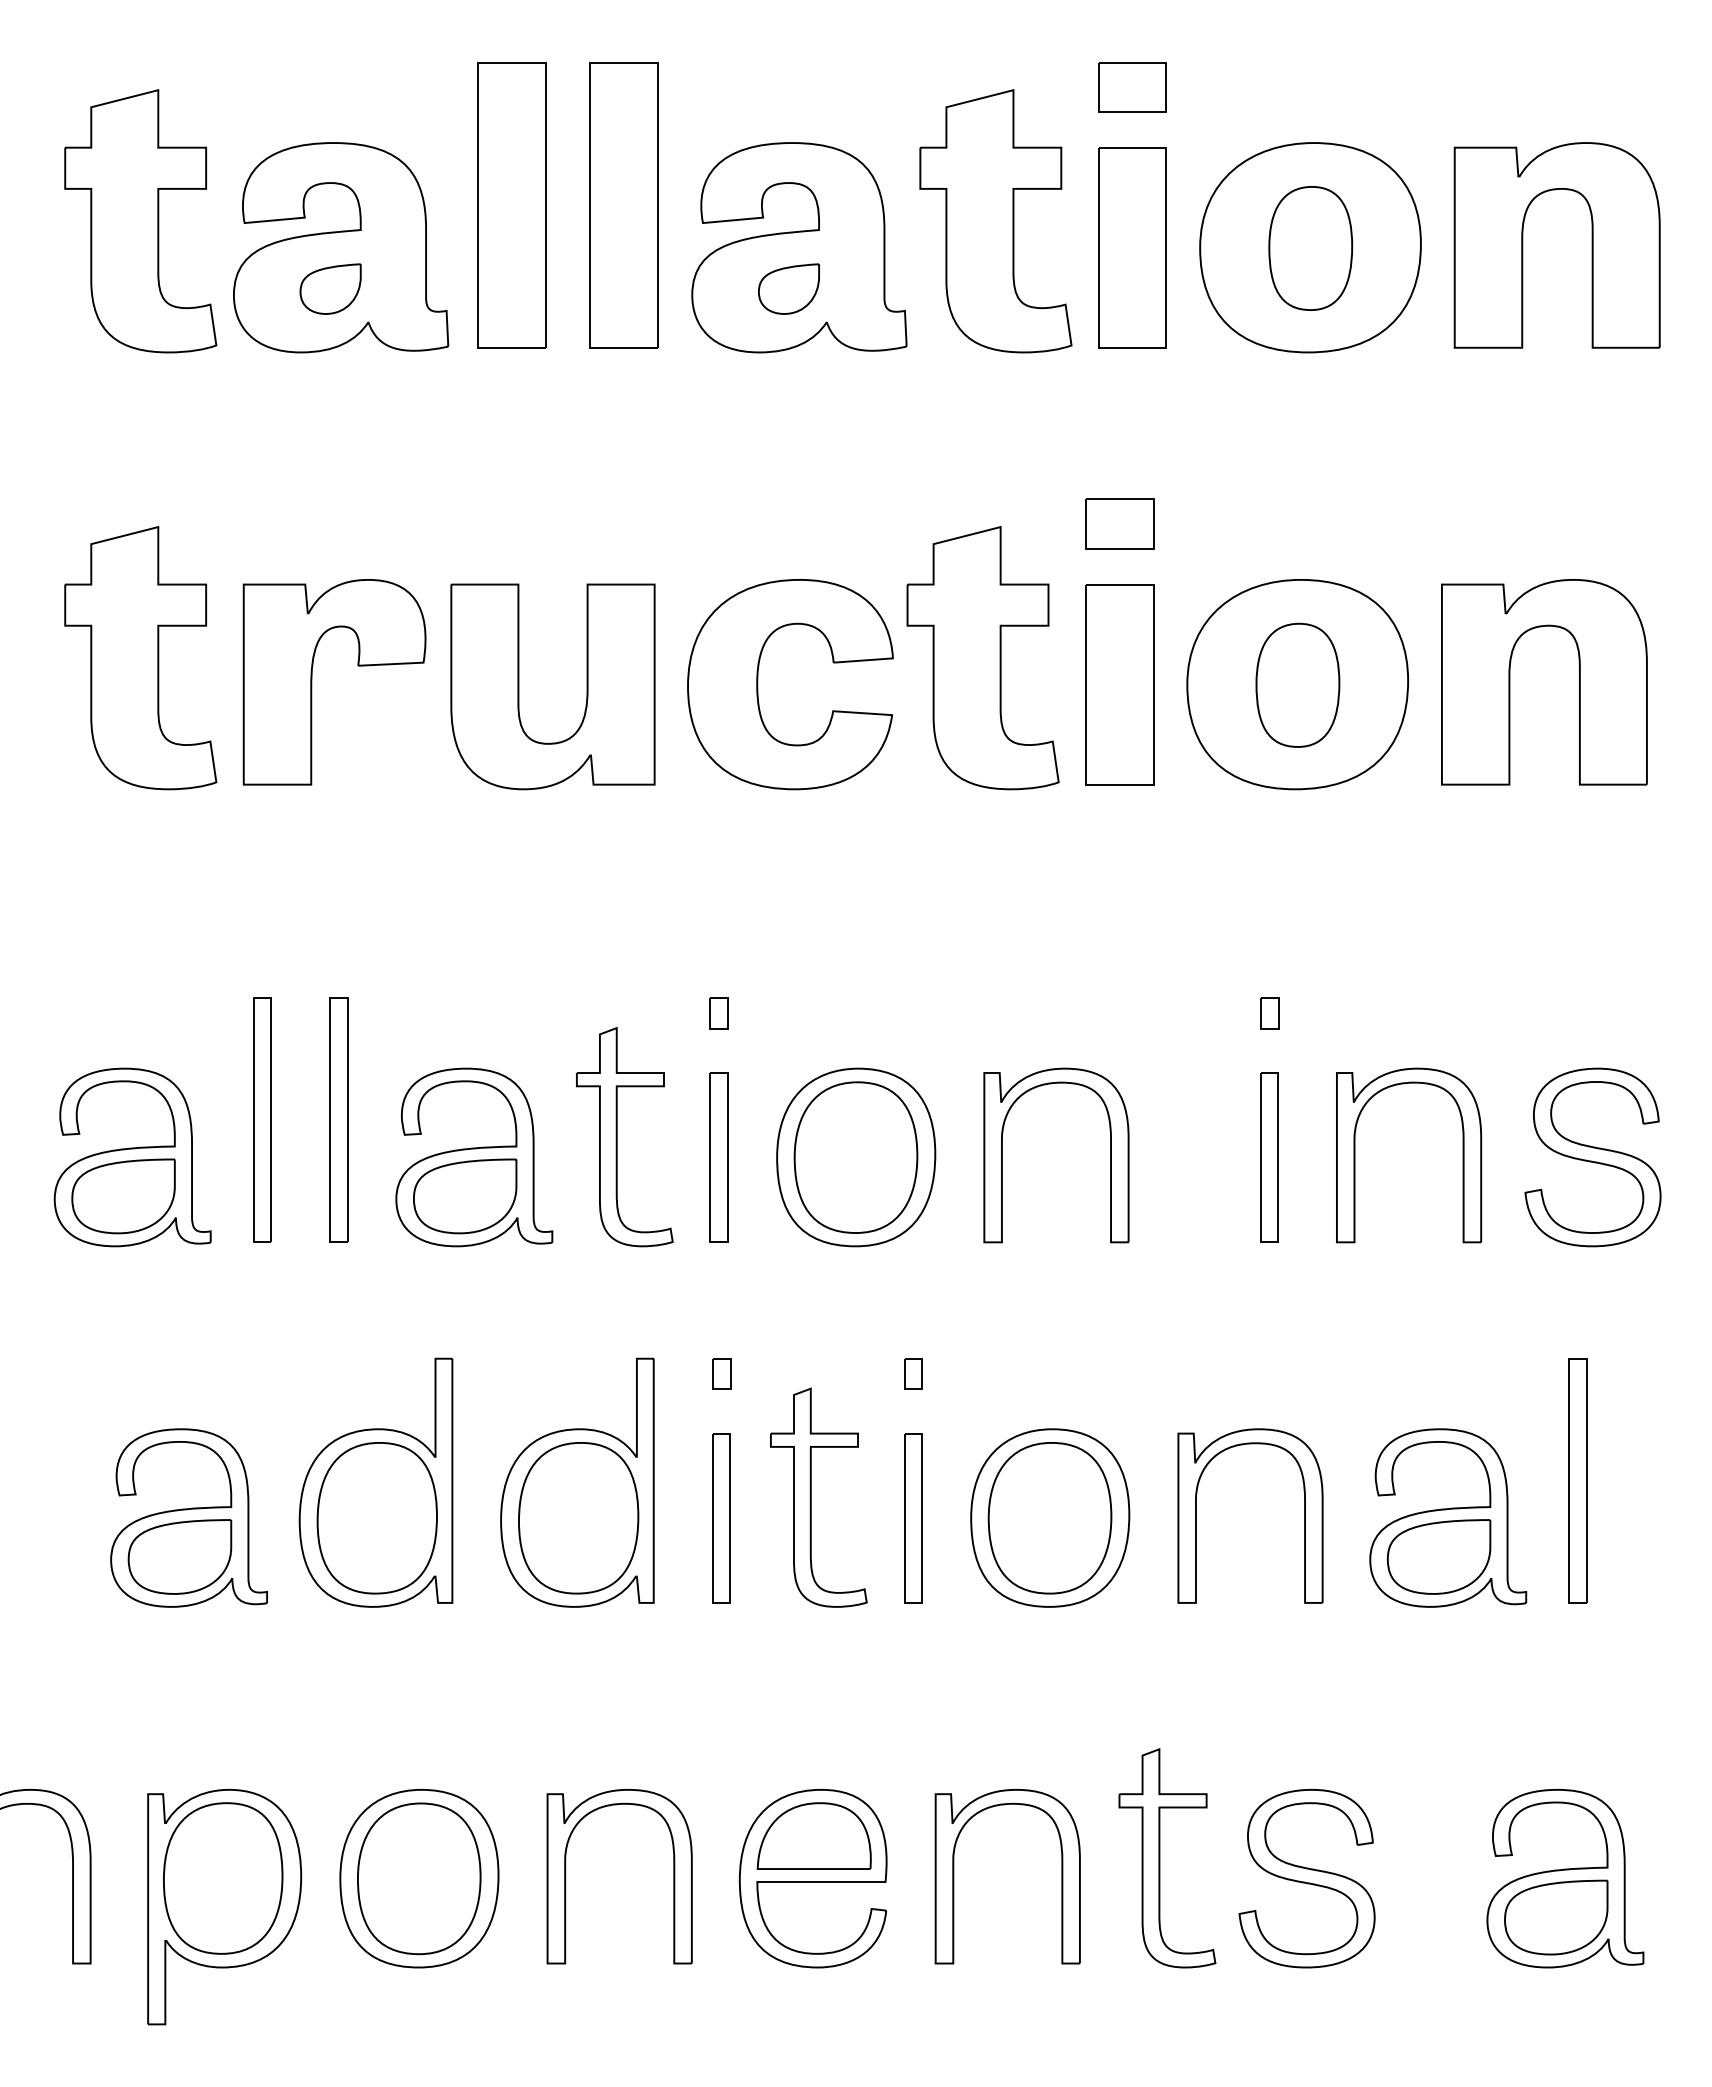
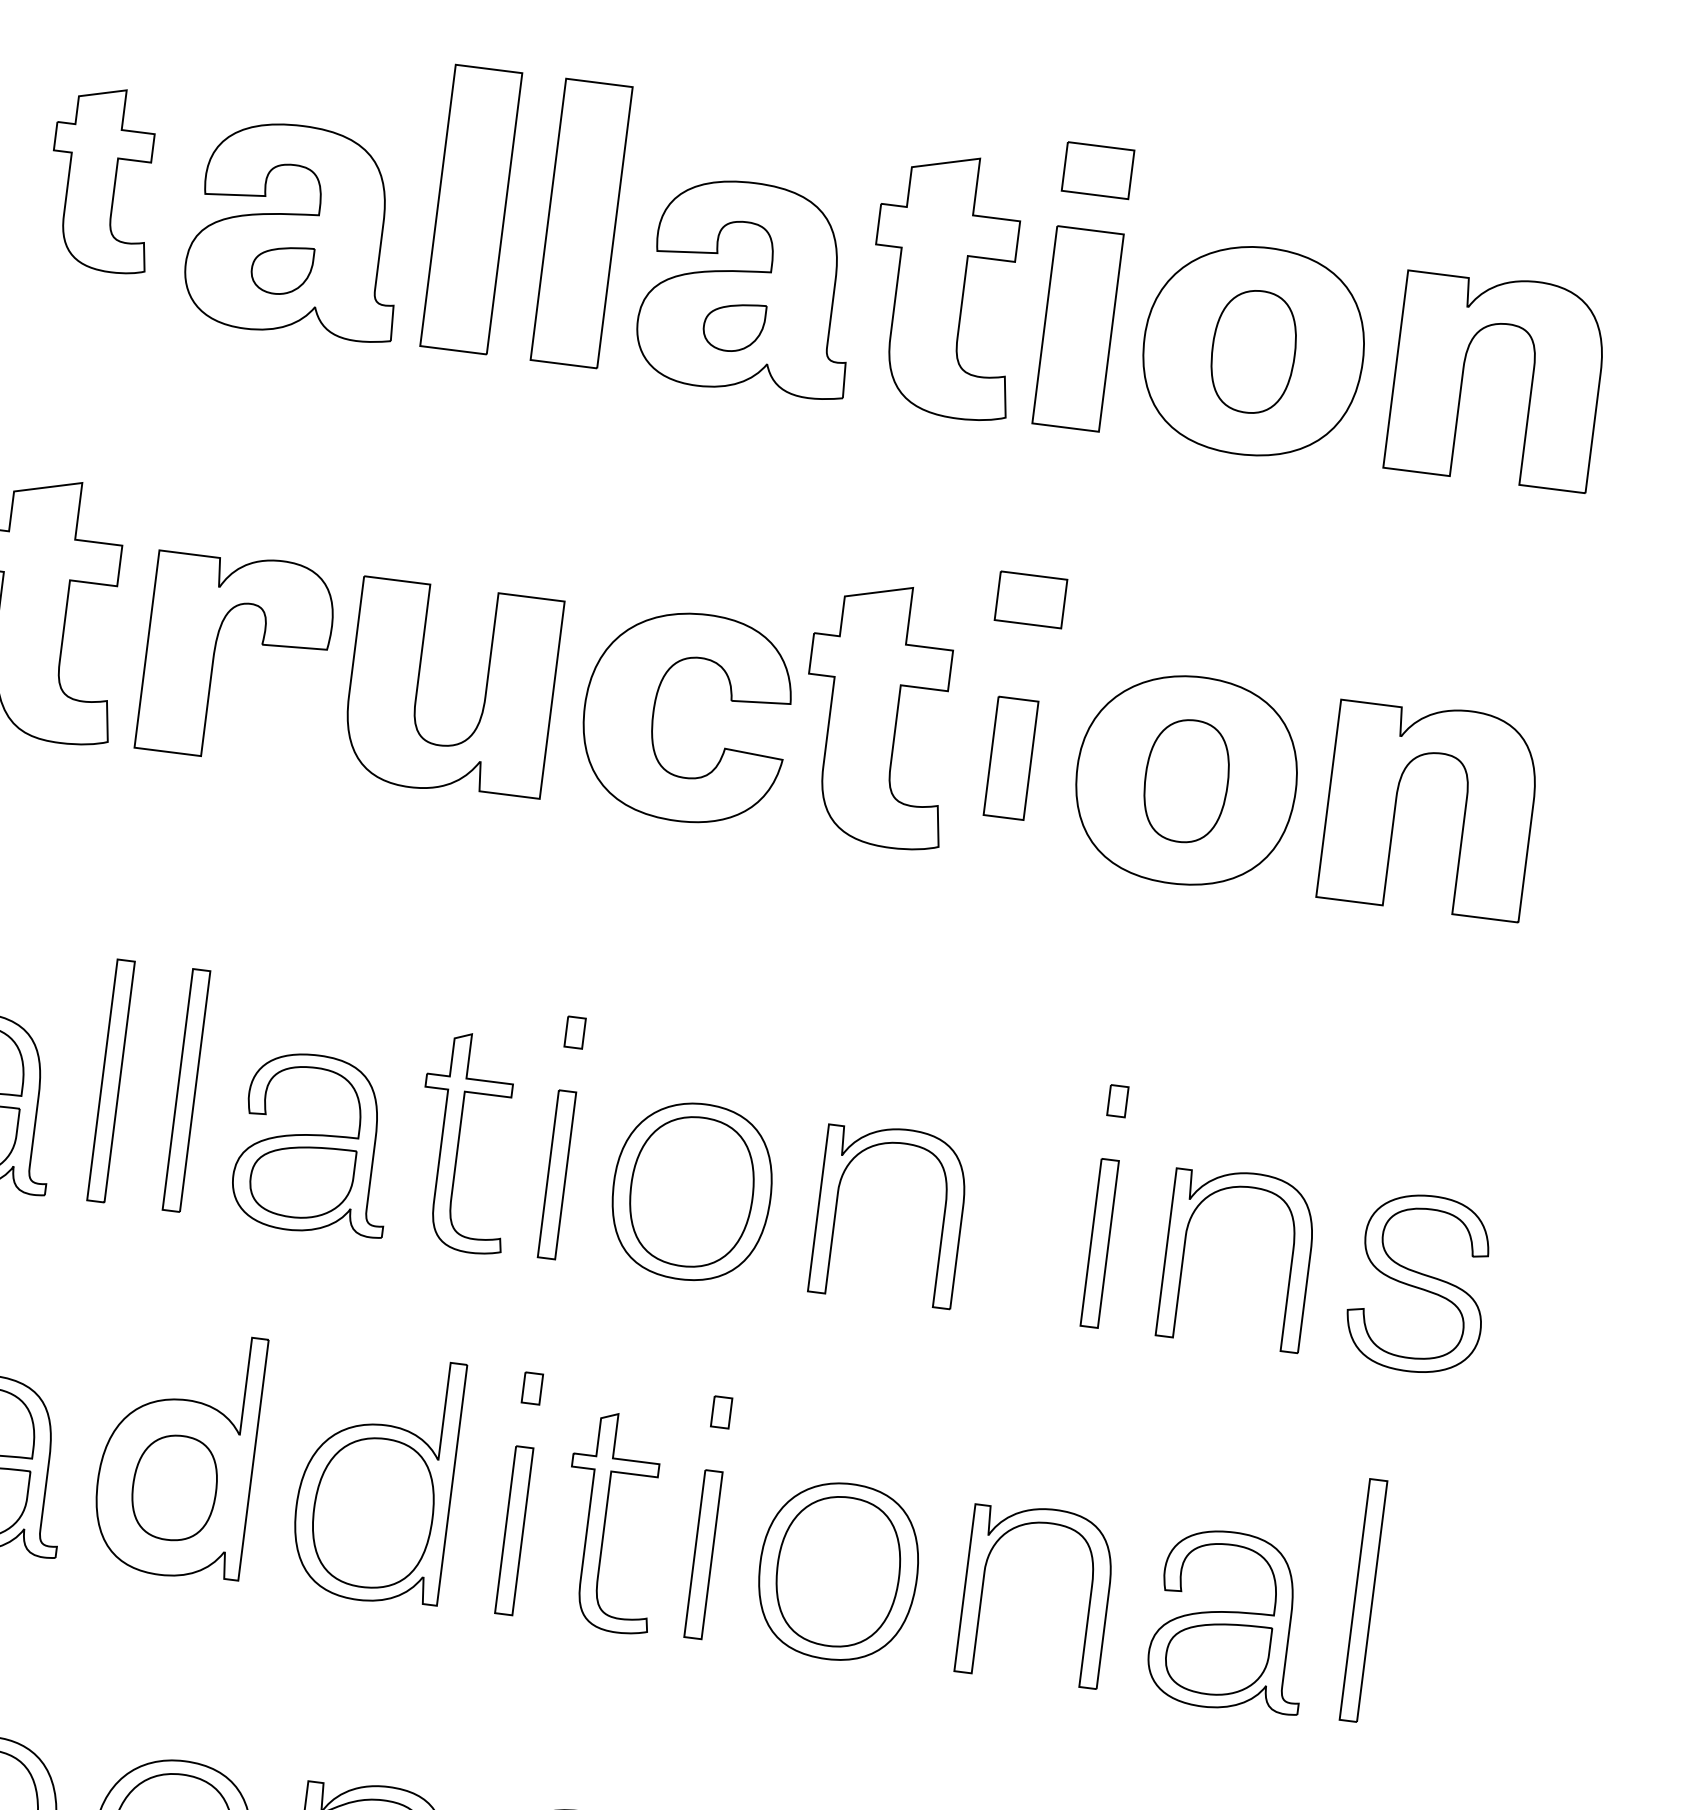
part: (140, 221) -> (102, 179), size x0.7
part: (1119, 684) -> (1010, 758), size x0.6
part: (376, 1518) -> (174, 1488), size x0.7

